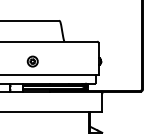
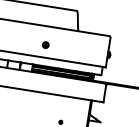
part: (32, 61) -> (45, 45), size x0.62

